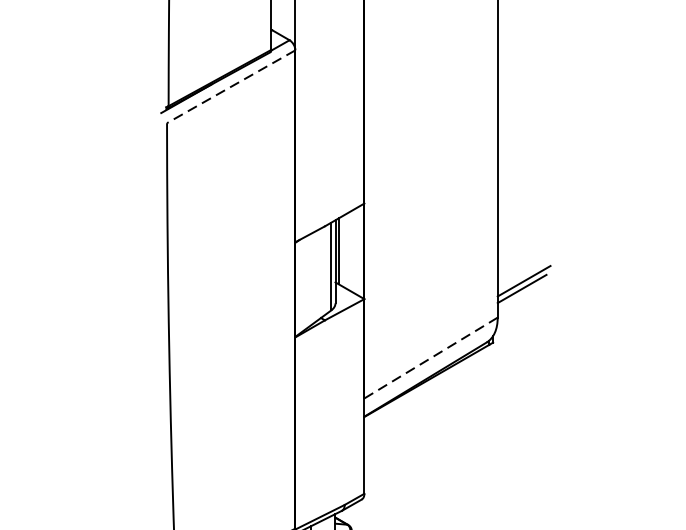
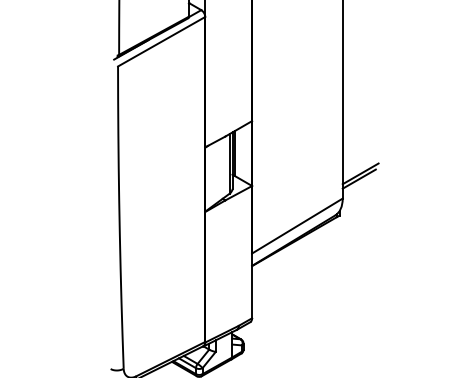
line: (230, 86) -> (161, 41), dashed -> solid
line: (431, 358) -> (297, 226), dashed -> solid

